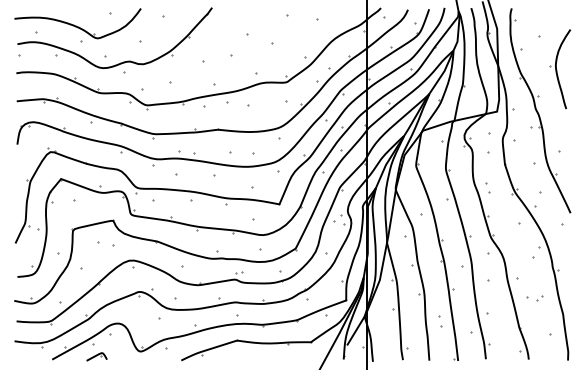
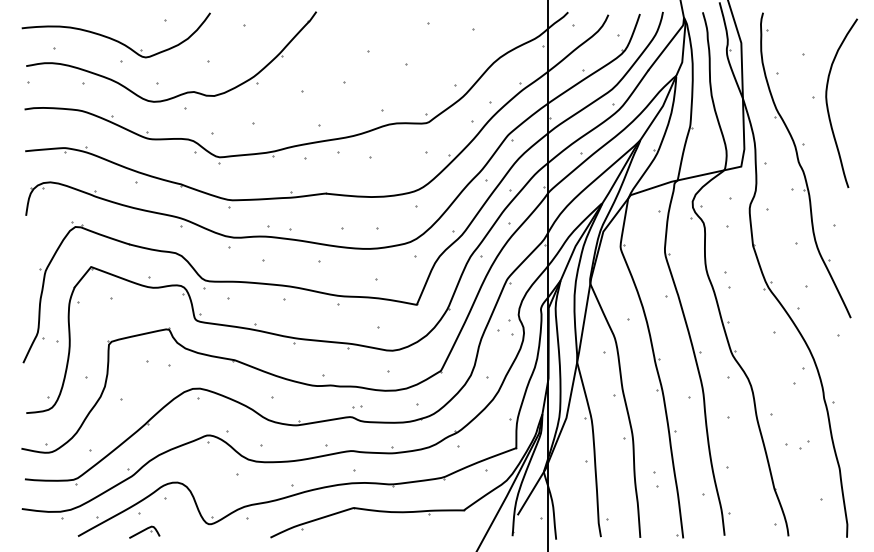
part: (559, 69) -> (834, 103), size x1.43

